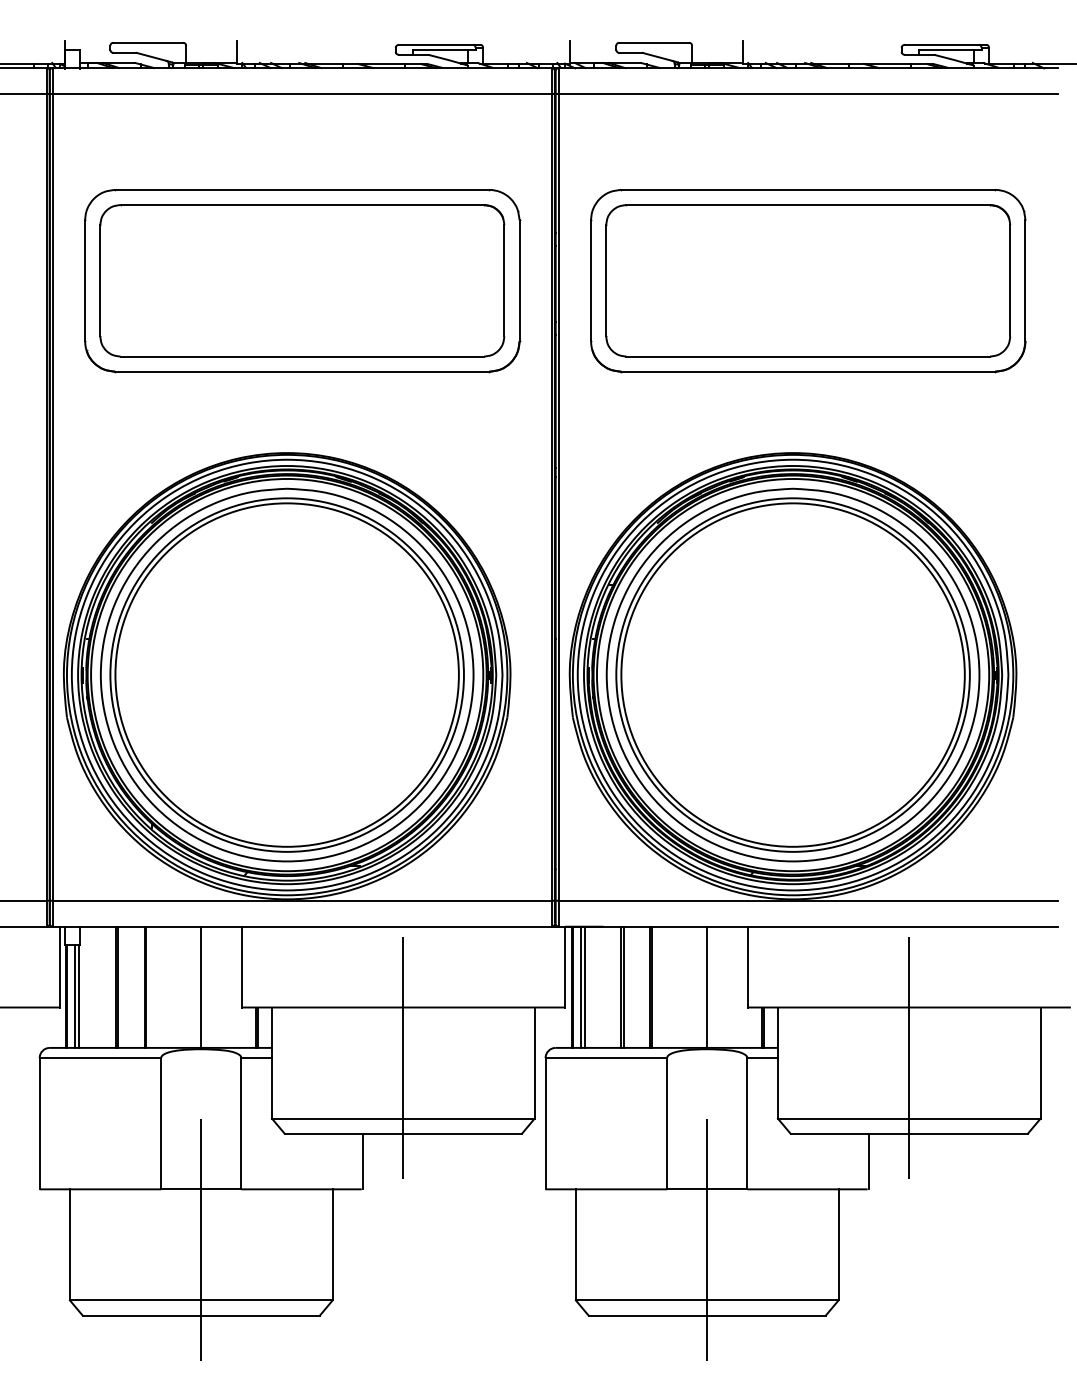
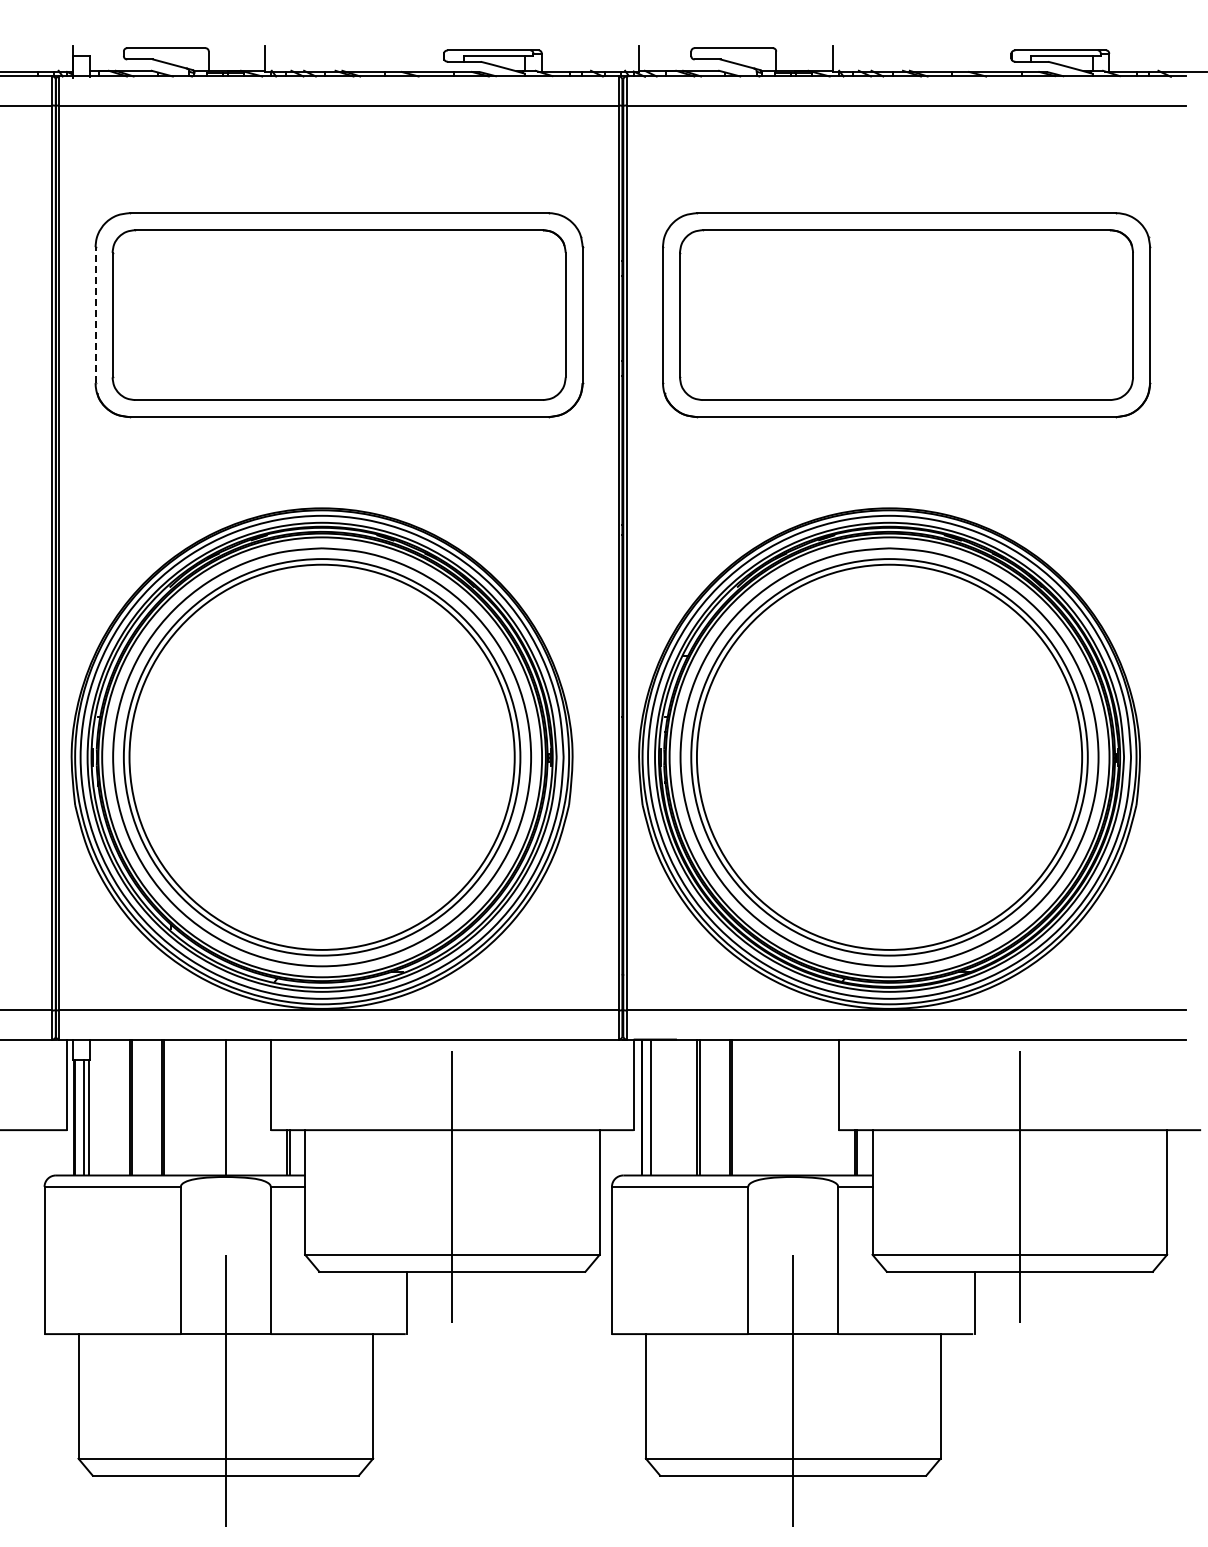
line: (85, 281) -> (95, 315), solid -> dashed
line: (585, 987) -> (656, 1107), removed
line: (707, 987) -> (793, 1107), removed

